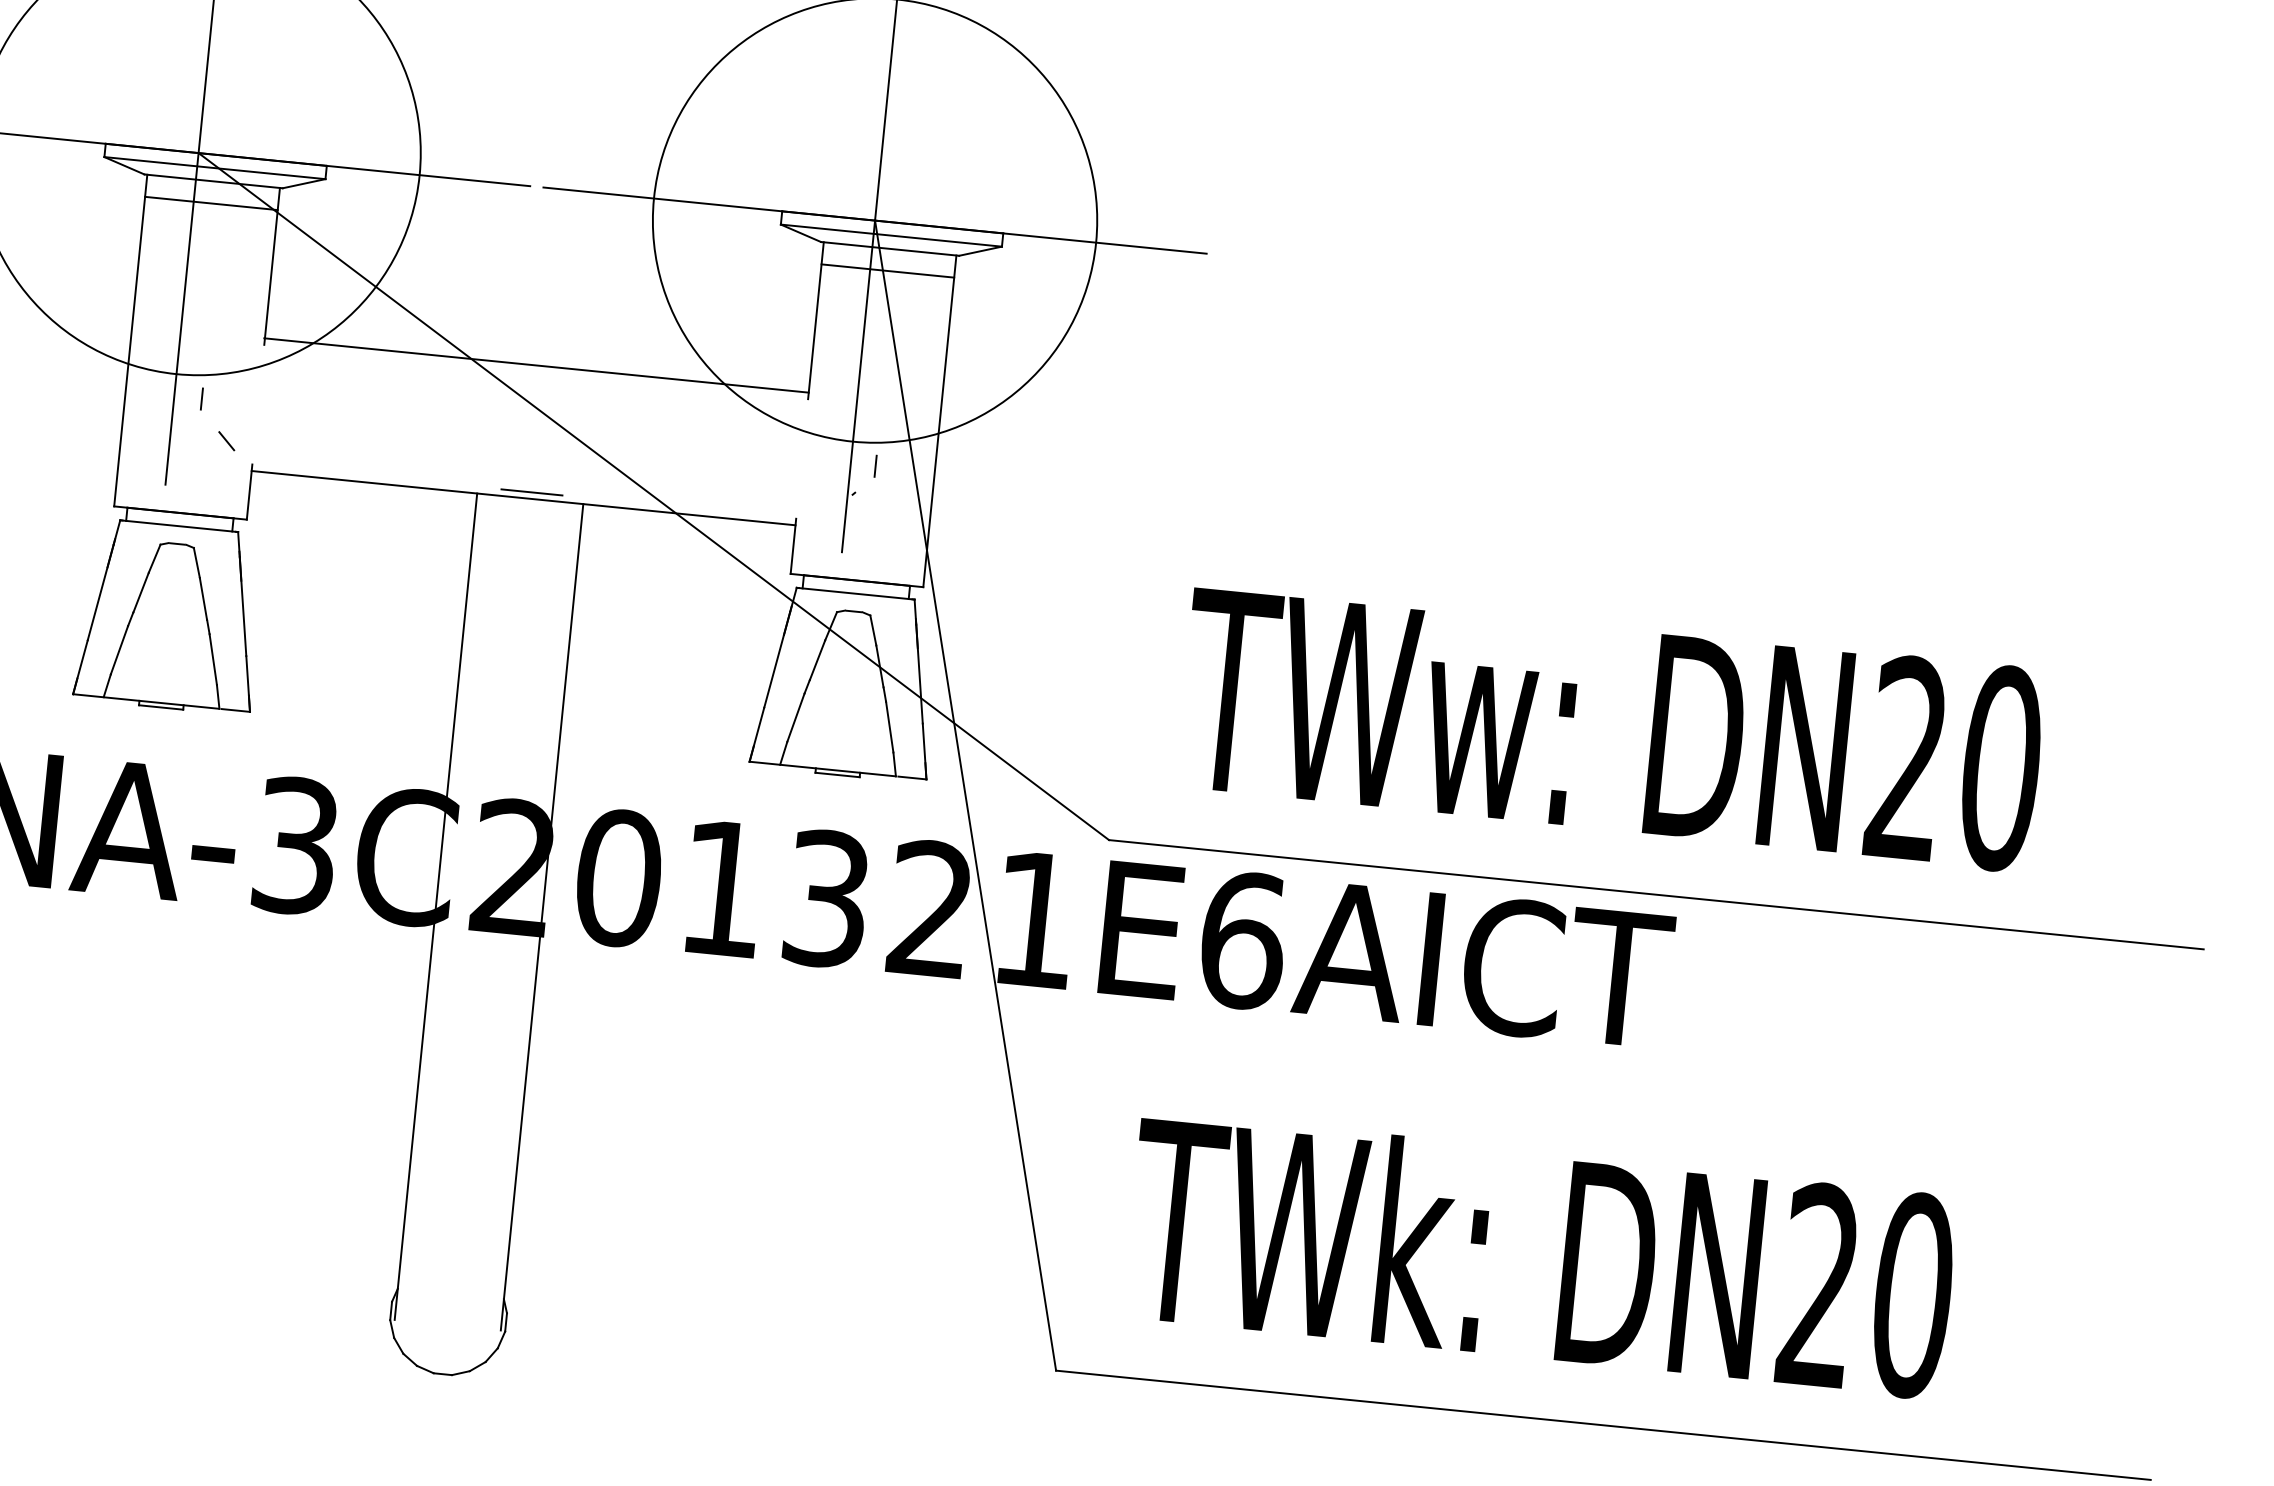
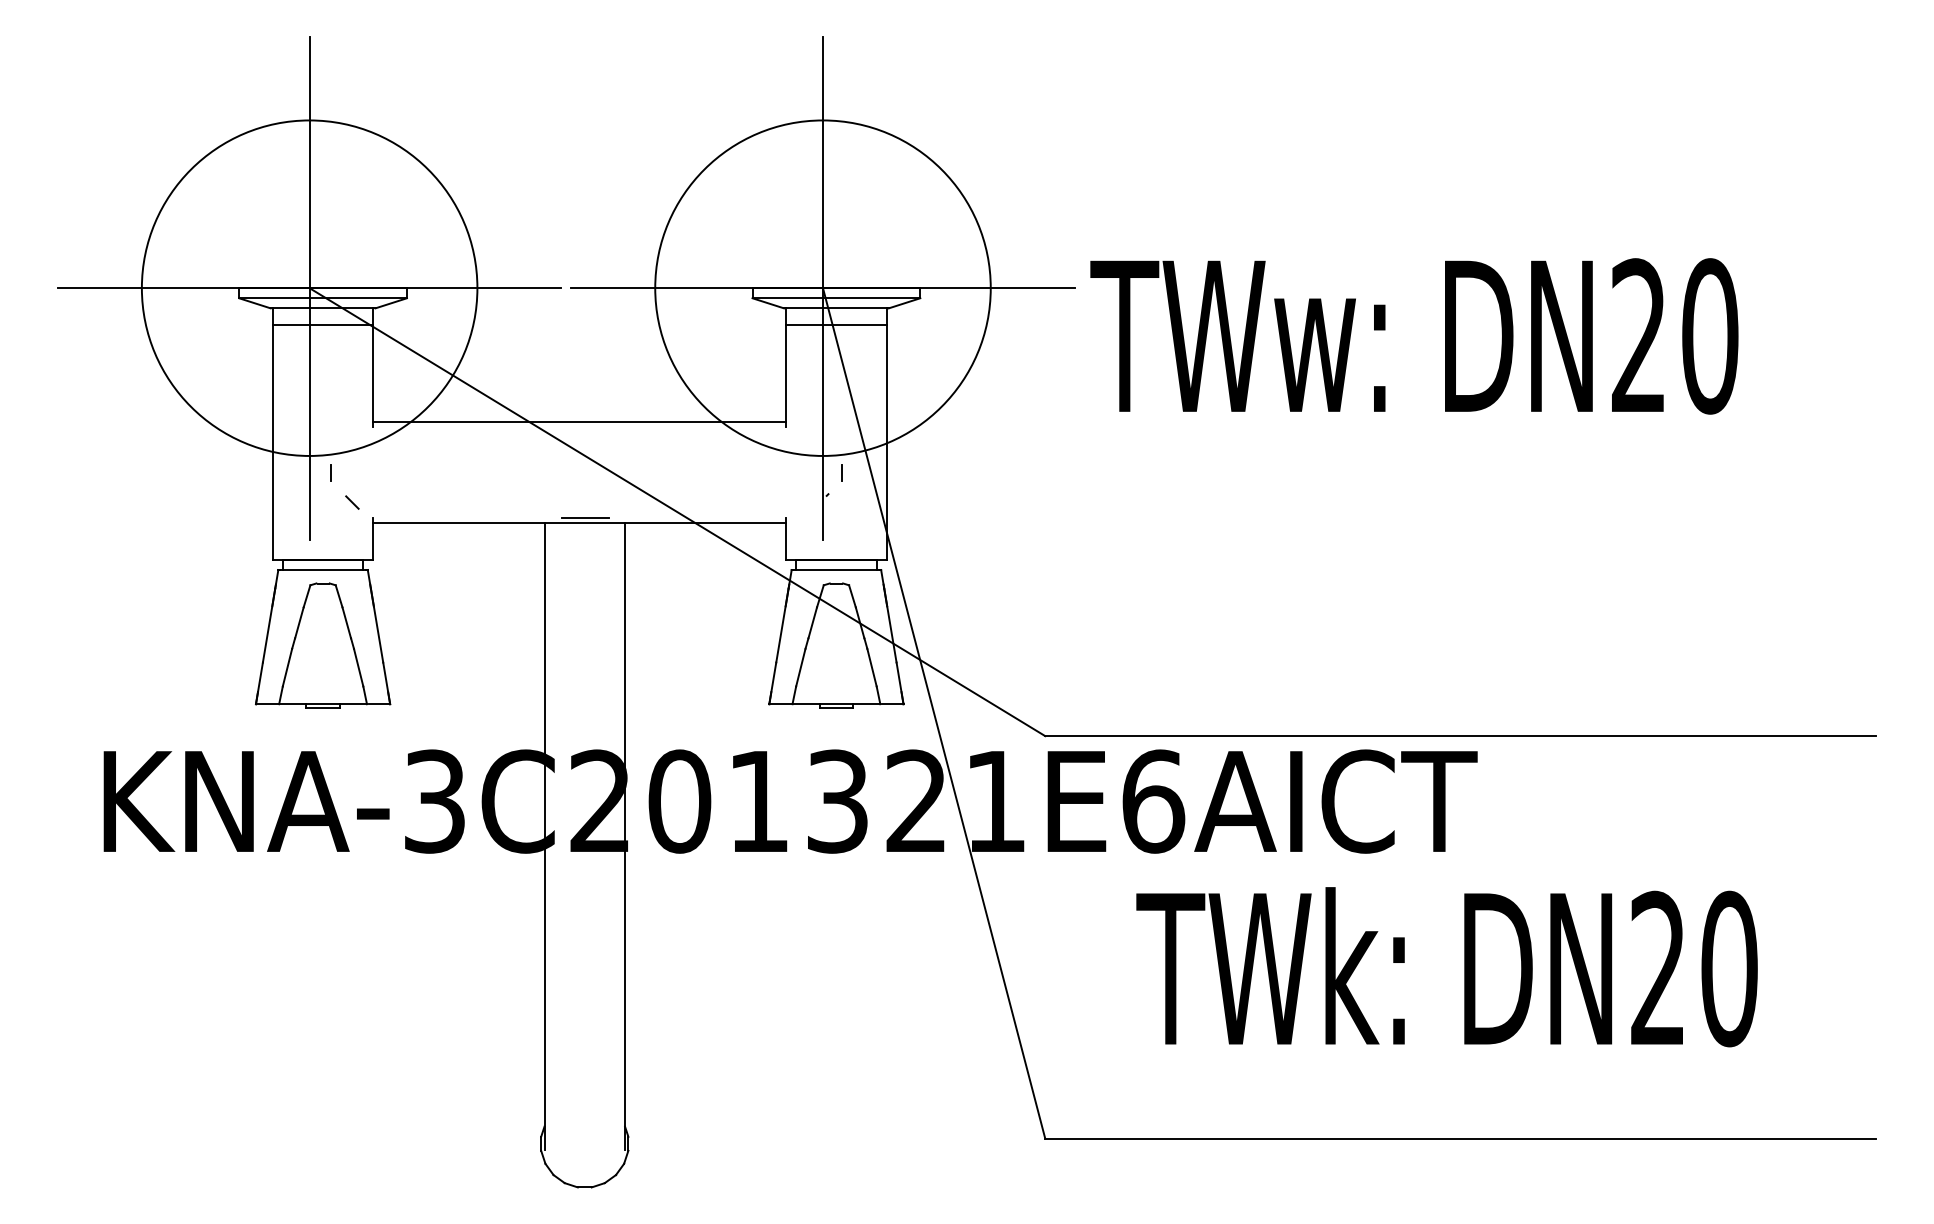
text: (1611, 729) -> (1414, 336), moved
text: (1540, 1256) -> (1446, 967), moved

